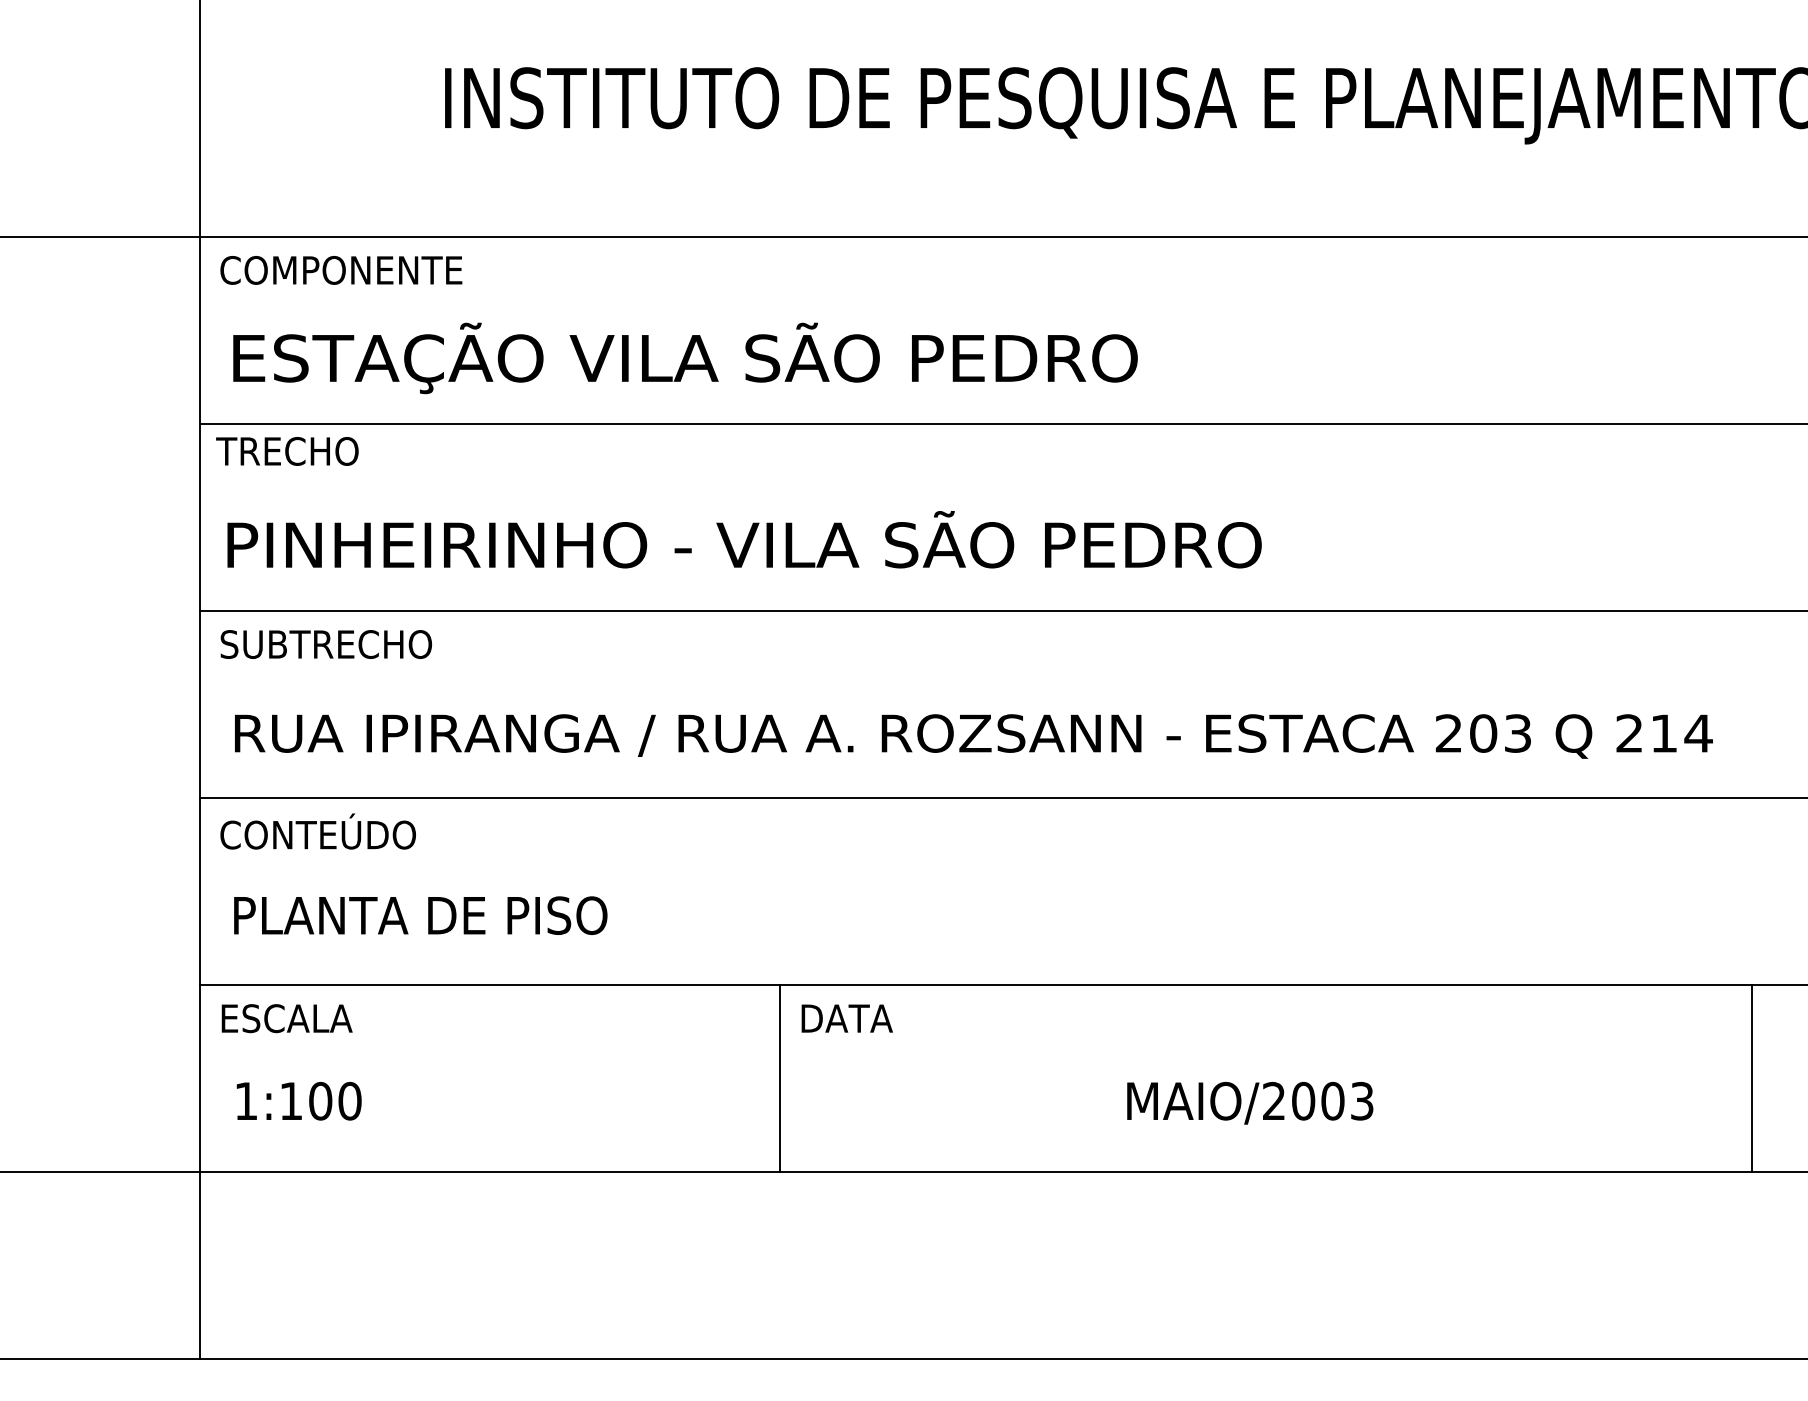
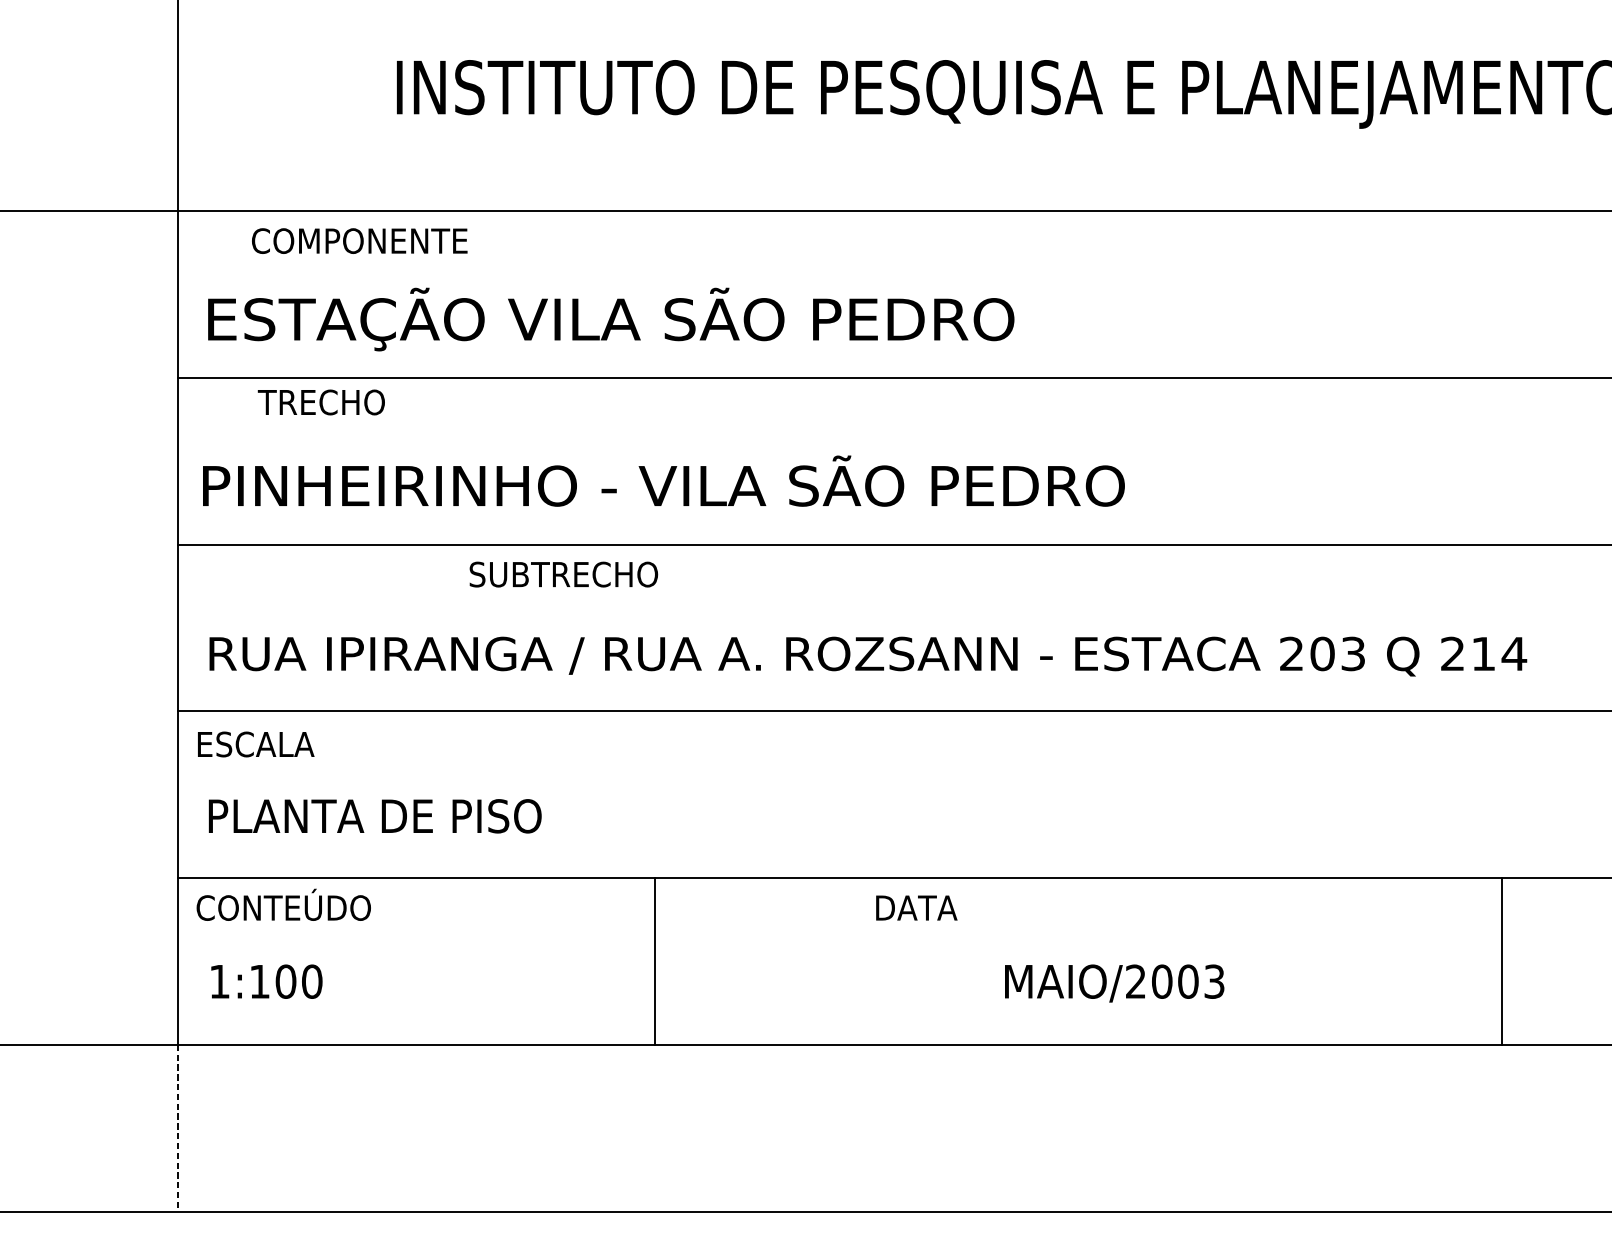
text: (341, 270) -> (359, 241), moved
text: (287, 451) -> (321, 402), moved
text: (326, 644) -> (563, 574), moved
text: (317, 831) -> (283, 741), CONTEÚDO -> ESCALA
text: (317, 1015) -> (283, 905), ESCALA -> CONTEÚDO
text: (846, 1018) -> (916, 907), moved
line: (779, 1078) -> (654, 961), moved
line: (1752, 1078) -> (1501, 961), moved
line: (199, 1265) -> (178, 1128), solid -> dashed

